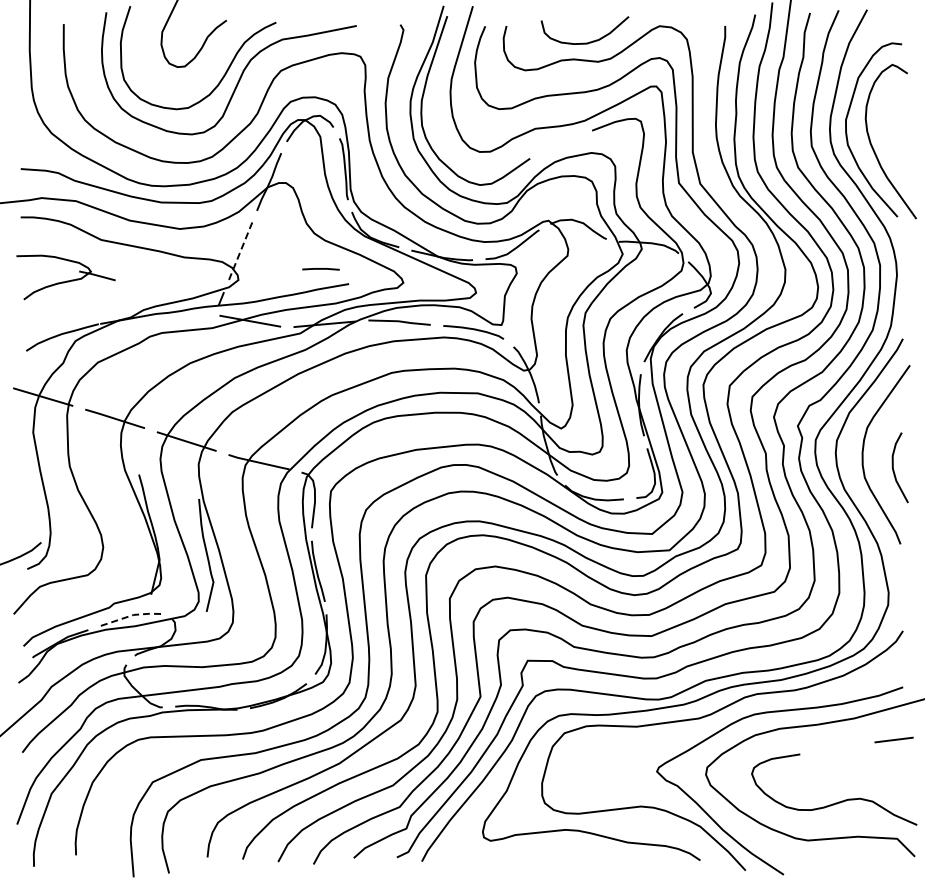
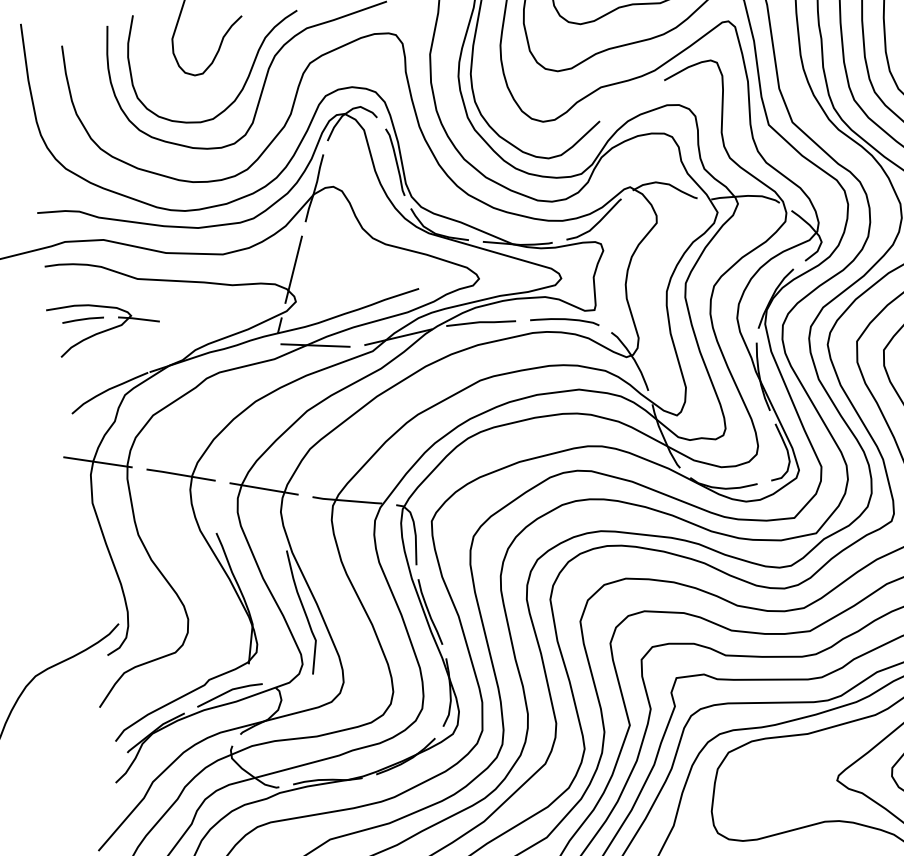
line: (240, 252) -> (293, 270), dashed -> solid
line: (320, 269) -> (82, 320), moved
line: (130, 615) -> (229, 690), dashed -> solid

